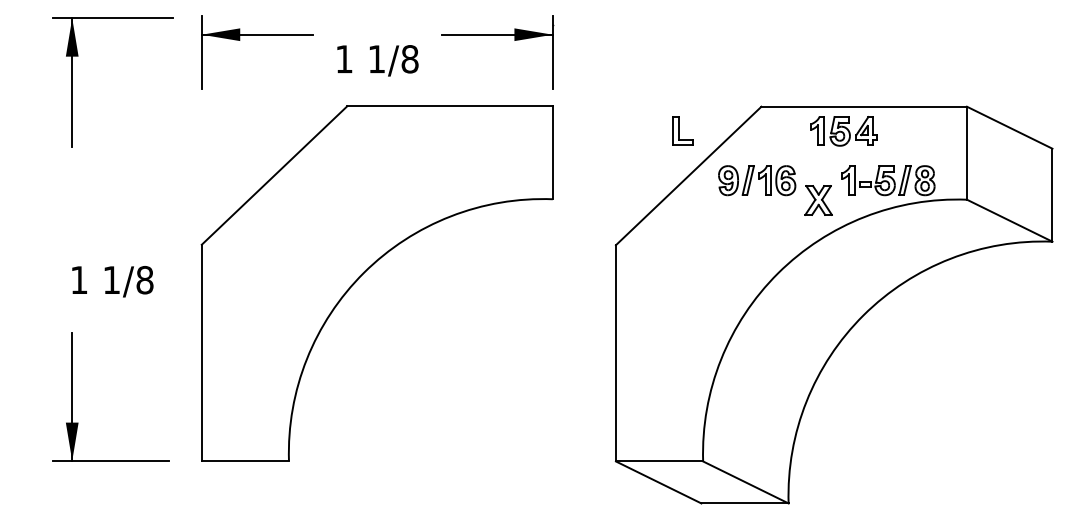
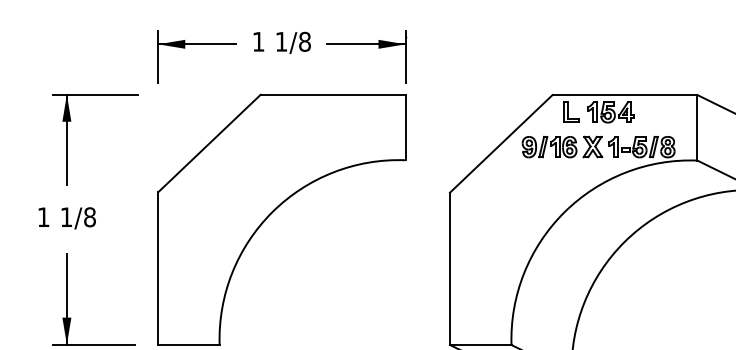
text: (377, 60) -> (282, 42), moved
part: (72, 82) -> (67, 139), moved
part: (682, 130) -> (570, 111), moved
part: (818, 200) -> (592, 147), moved
text: (112, 281) -> (67, 218), moved

